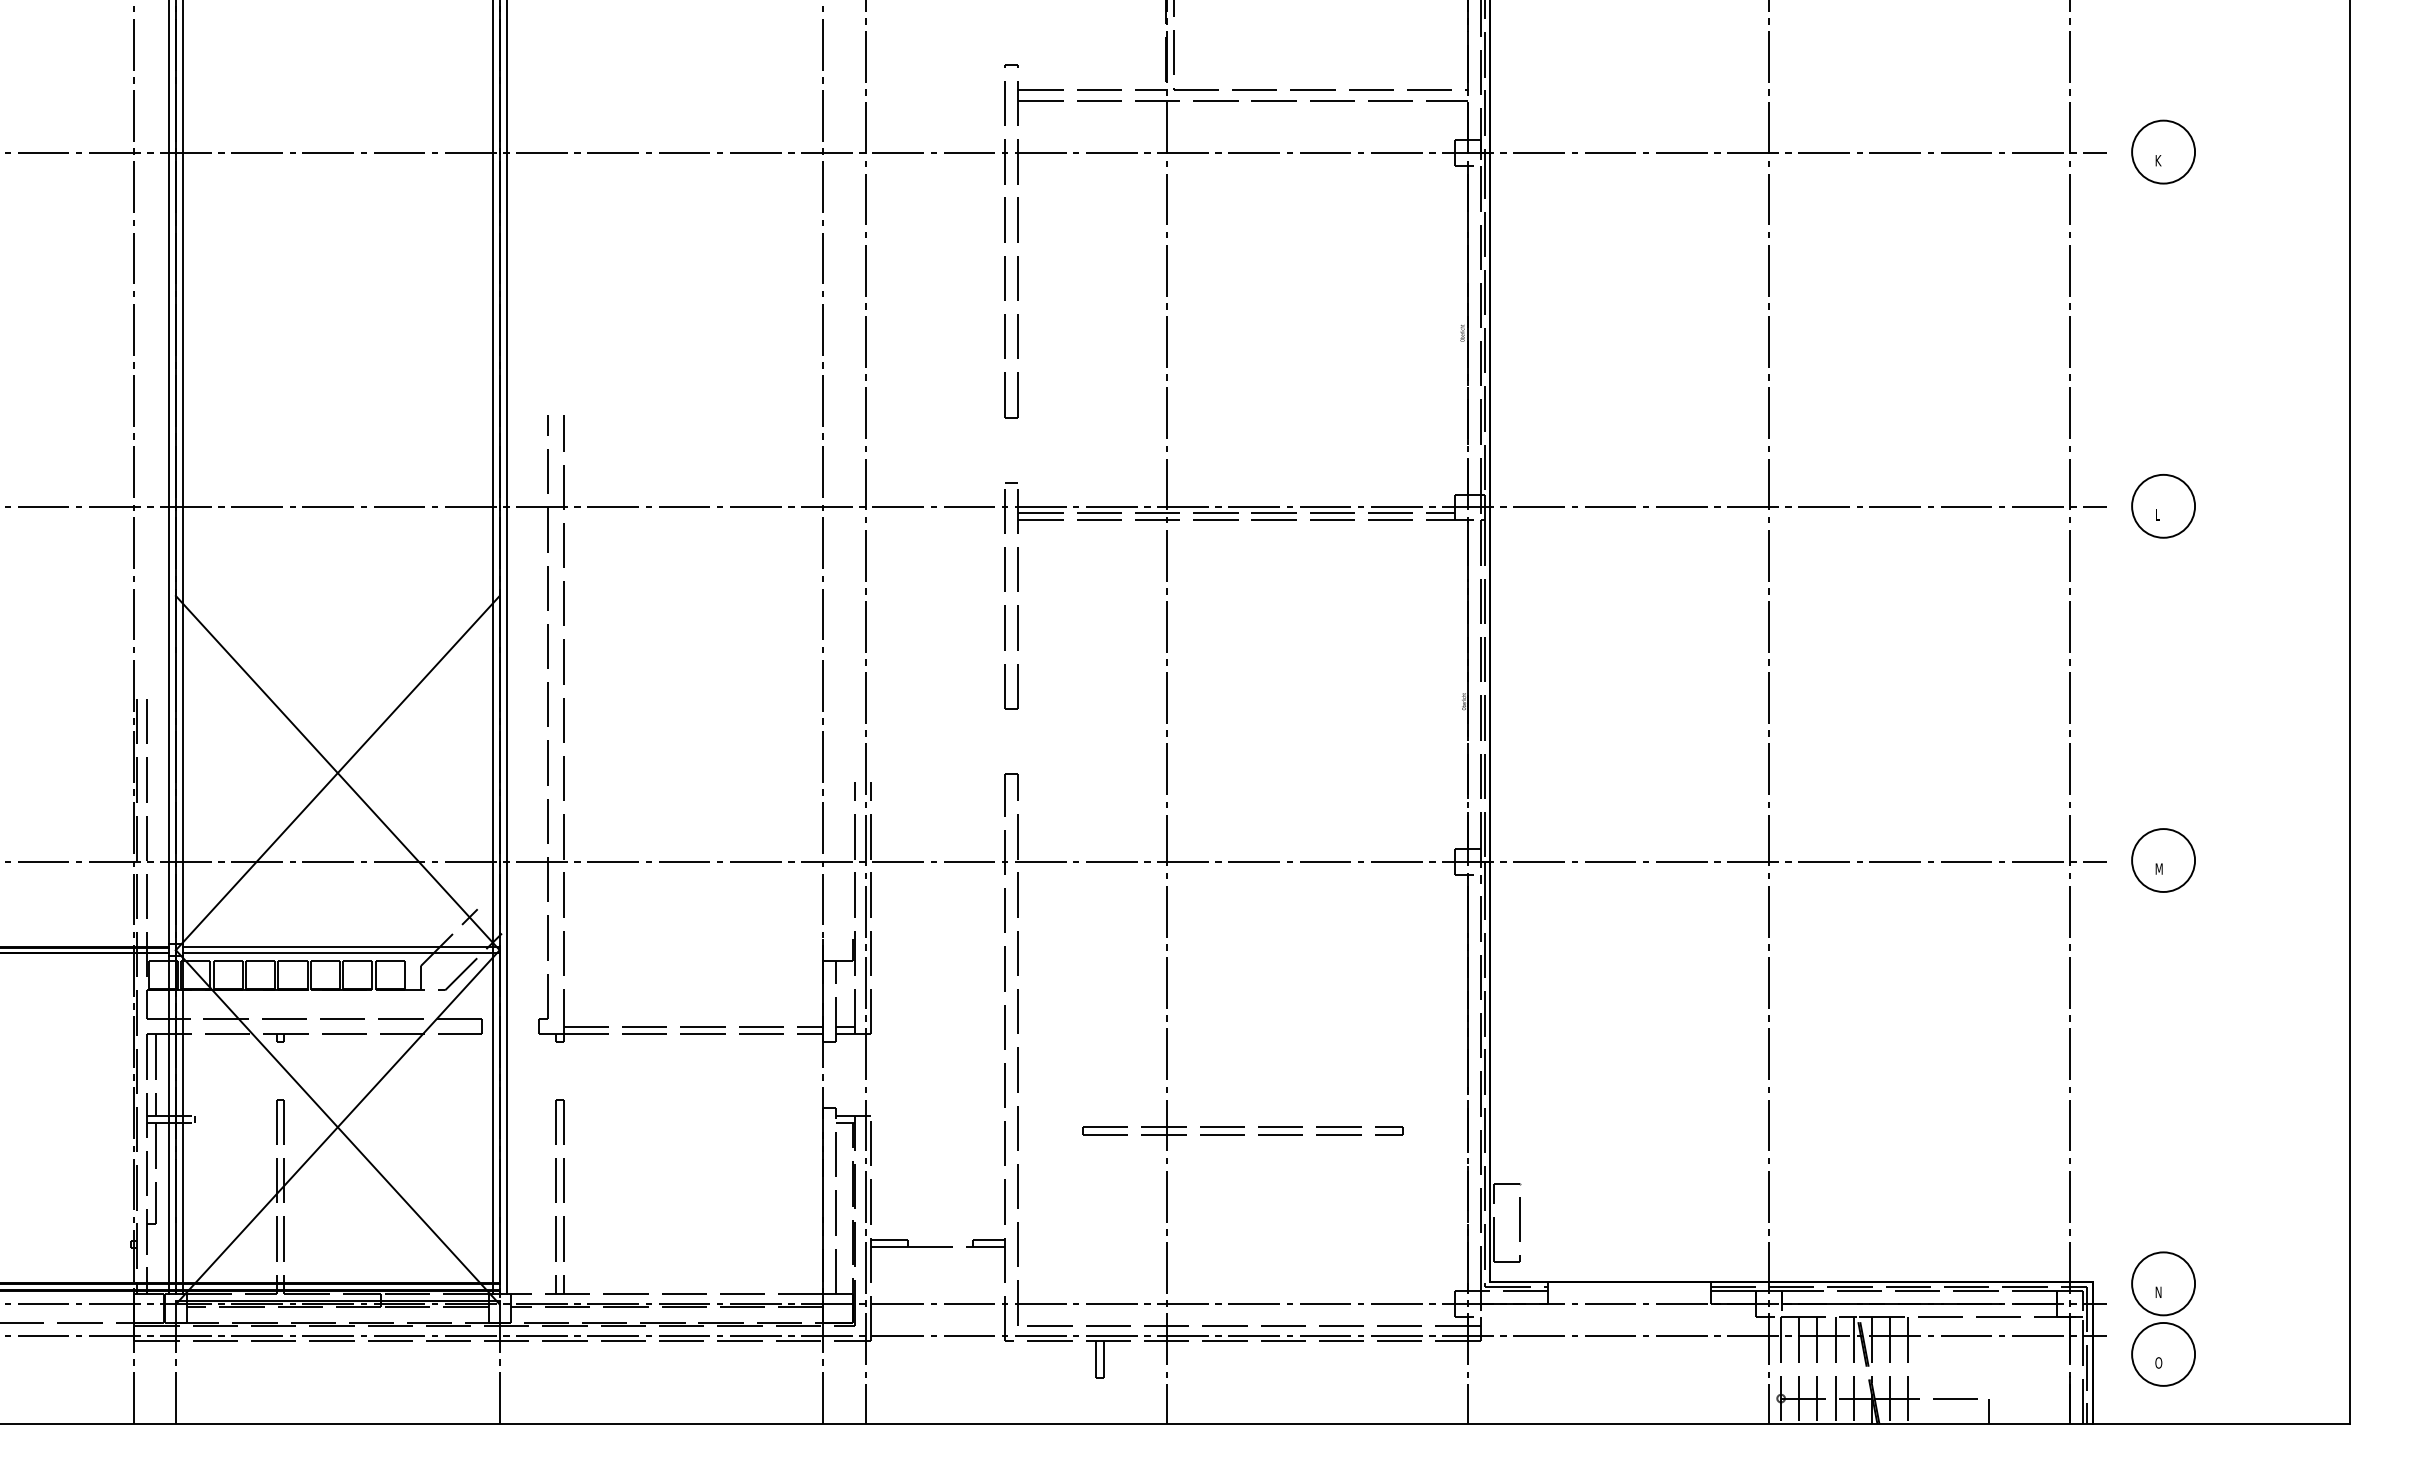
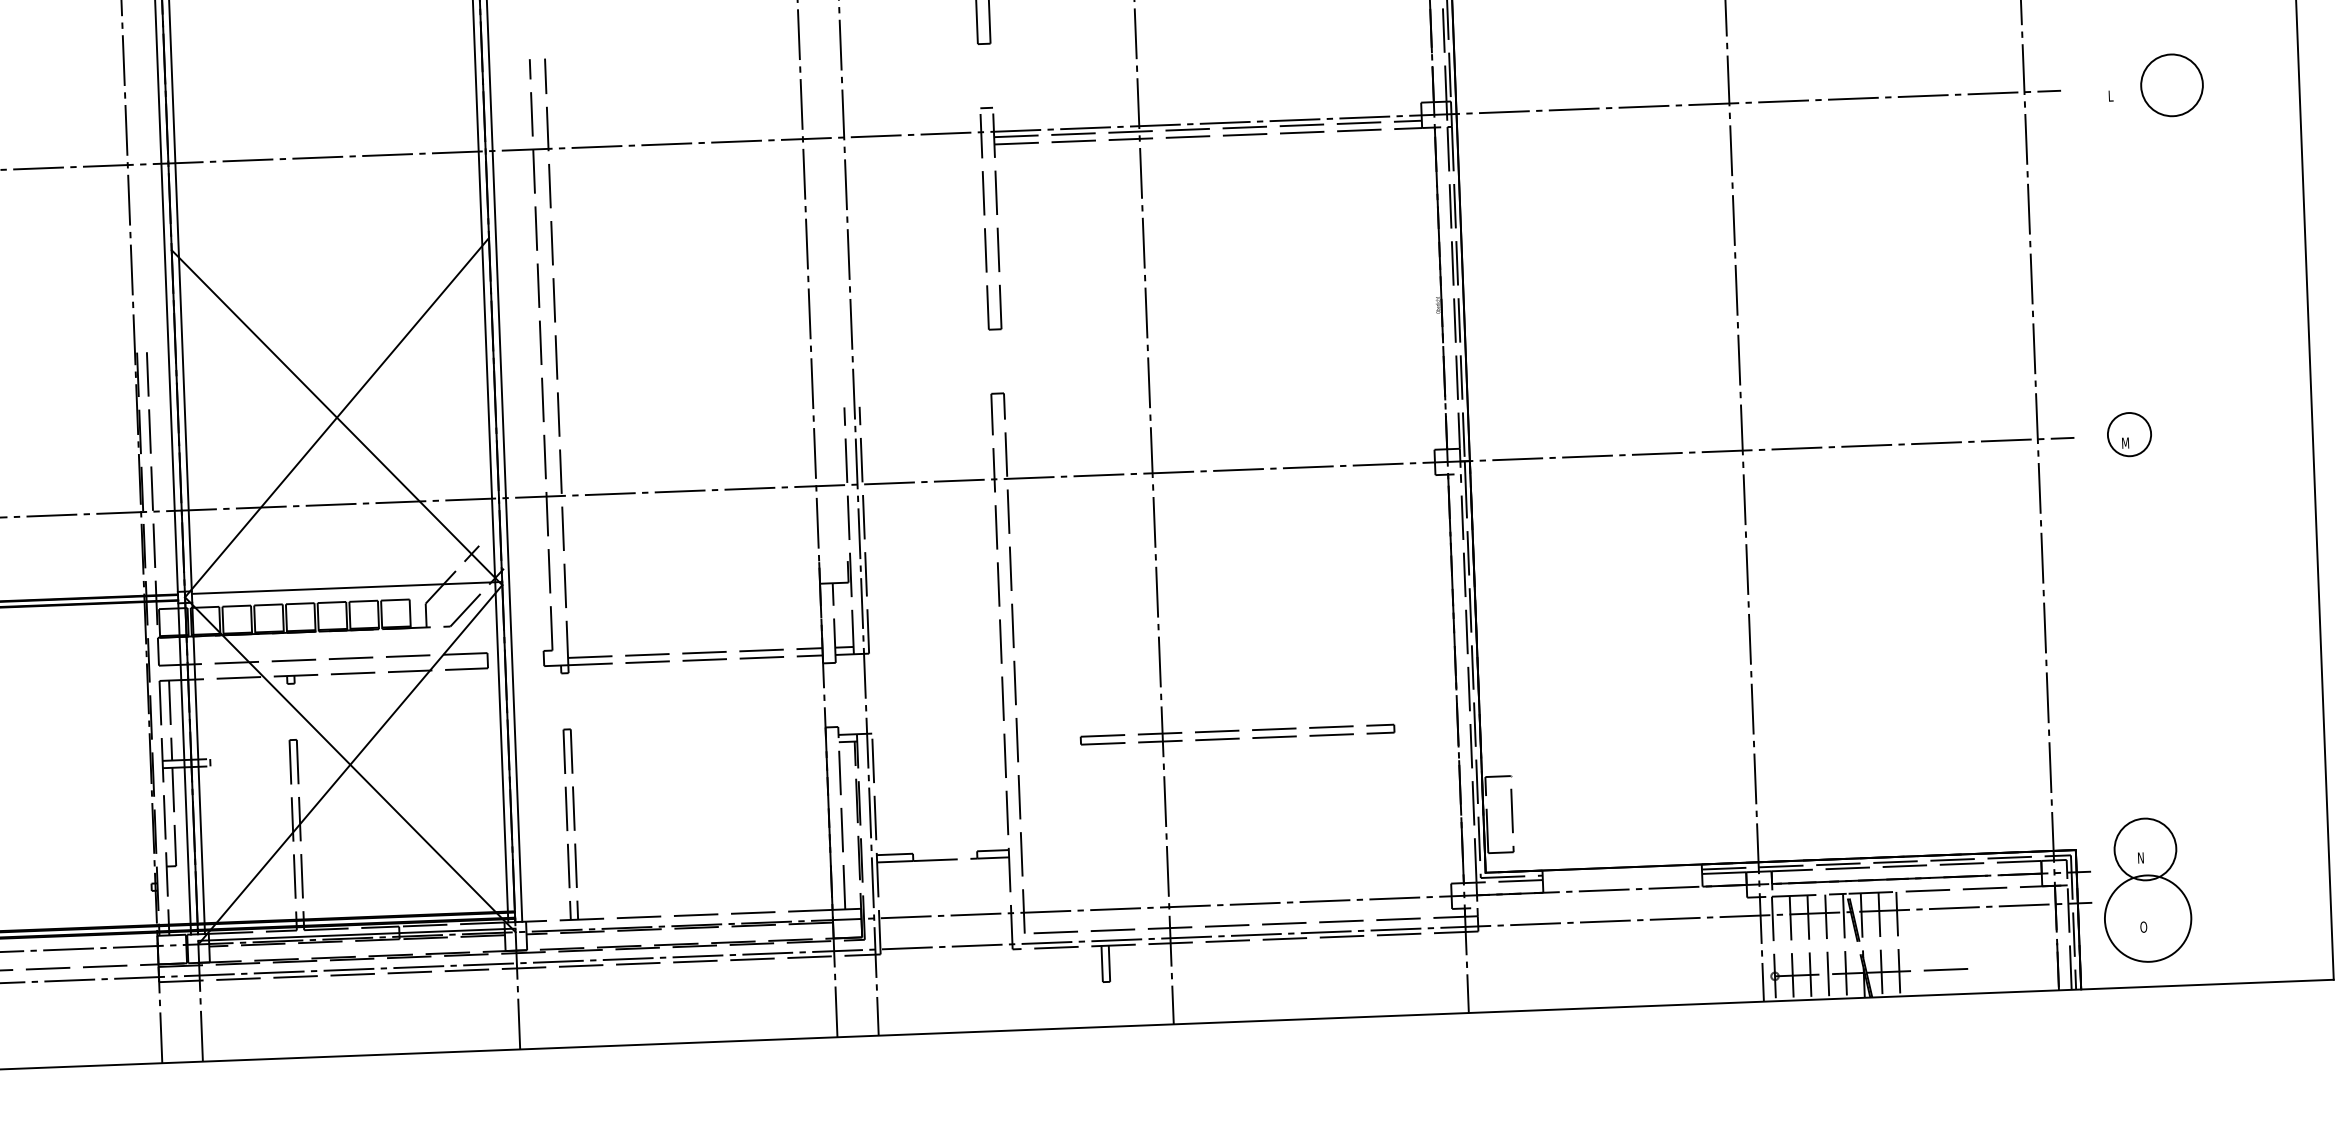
circle: (2163, 506) -> (2171, 85), moved
circle: (2163, 860) -> (2129, 434), size x0.7
line: (341, 953) -> (347, 594), removed
circle: (2163, 1353) -> (2148, 917), size x1.4
line: (1988, 1410) -> (1978, 980), removed

